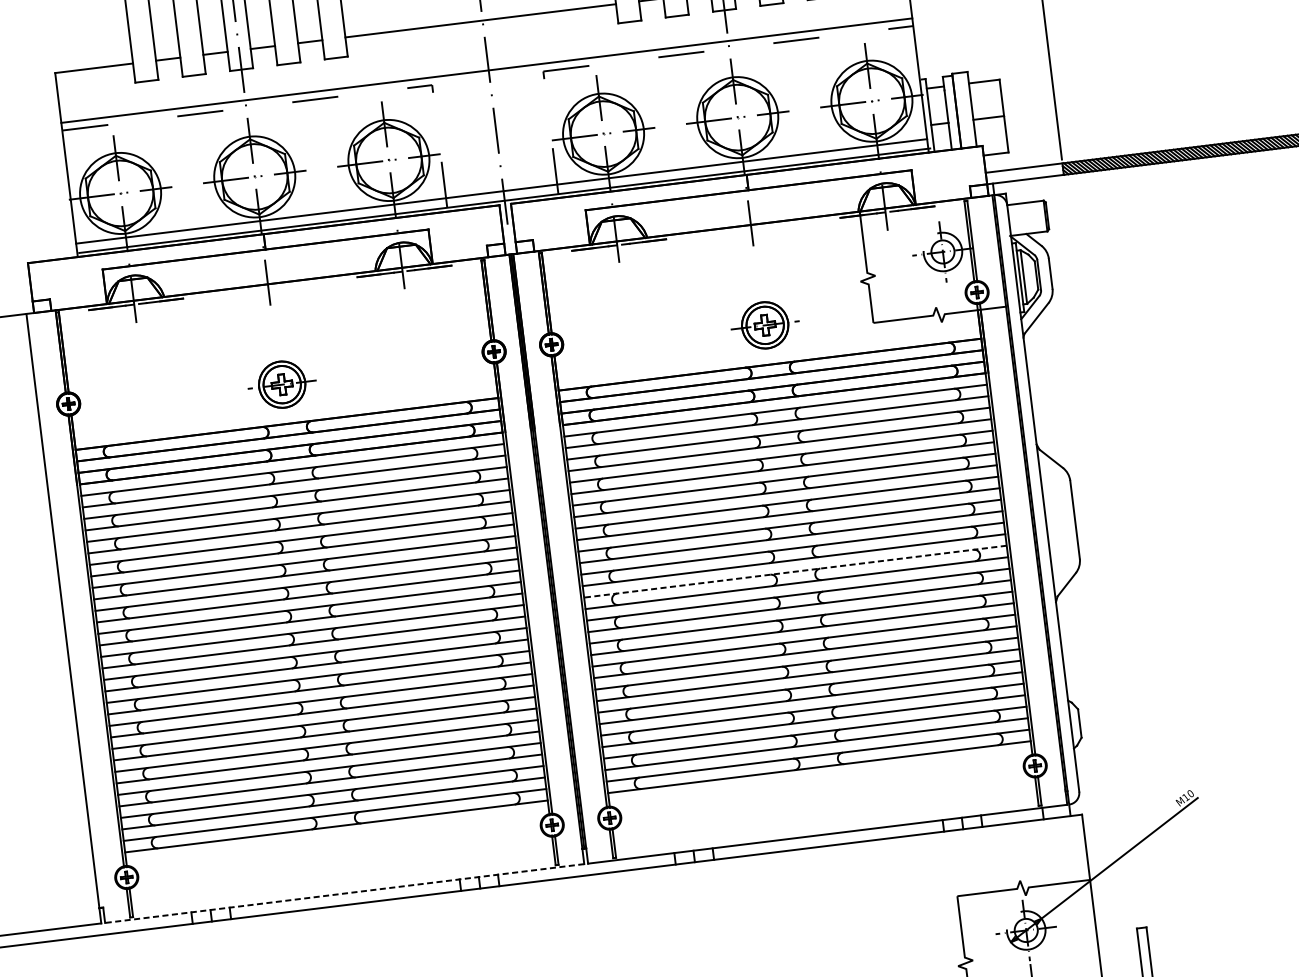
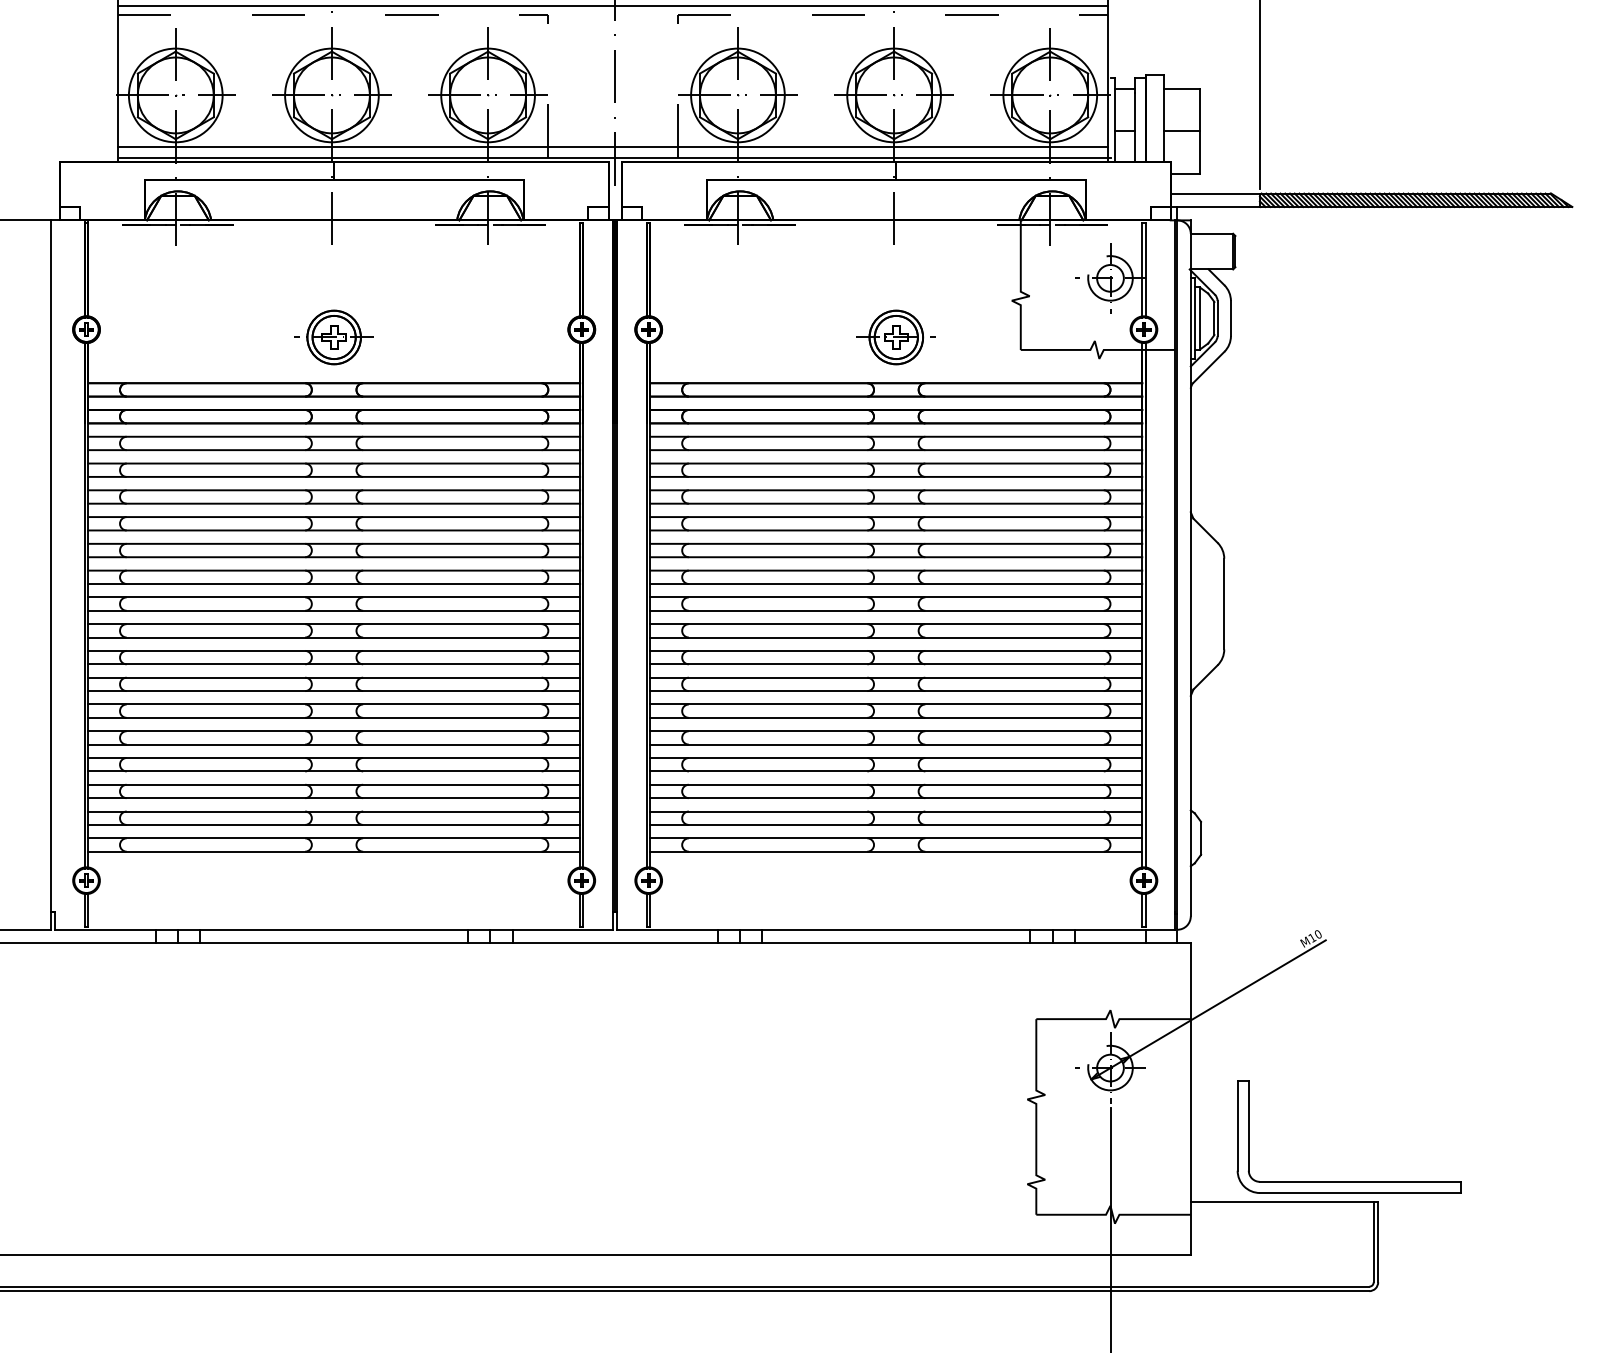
line: (795, 571) -> (896, 624), dashed -> solid
line: (344, 893) -> (334, 929), dashed -> solid

